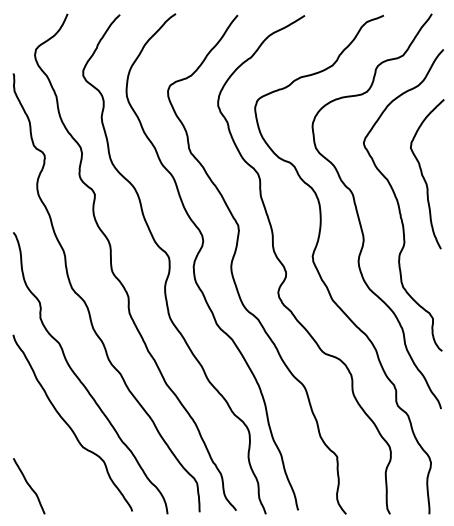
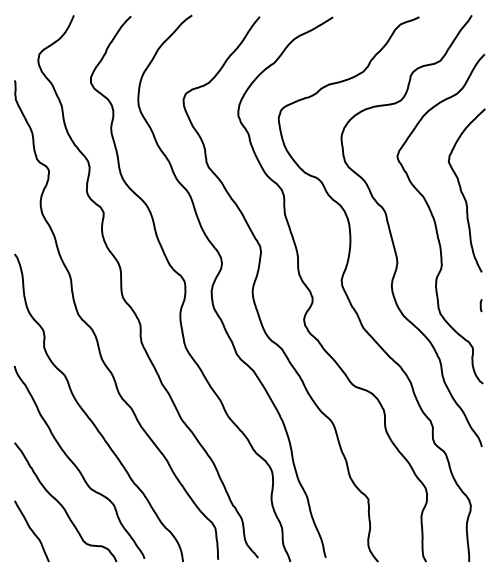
line: (439, 279) -> (480, 305), added
curve: (56, 460) -> (61, 503), added

